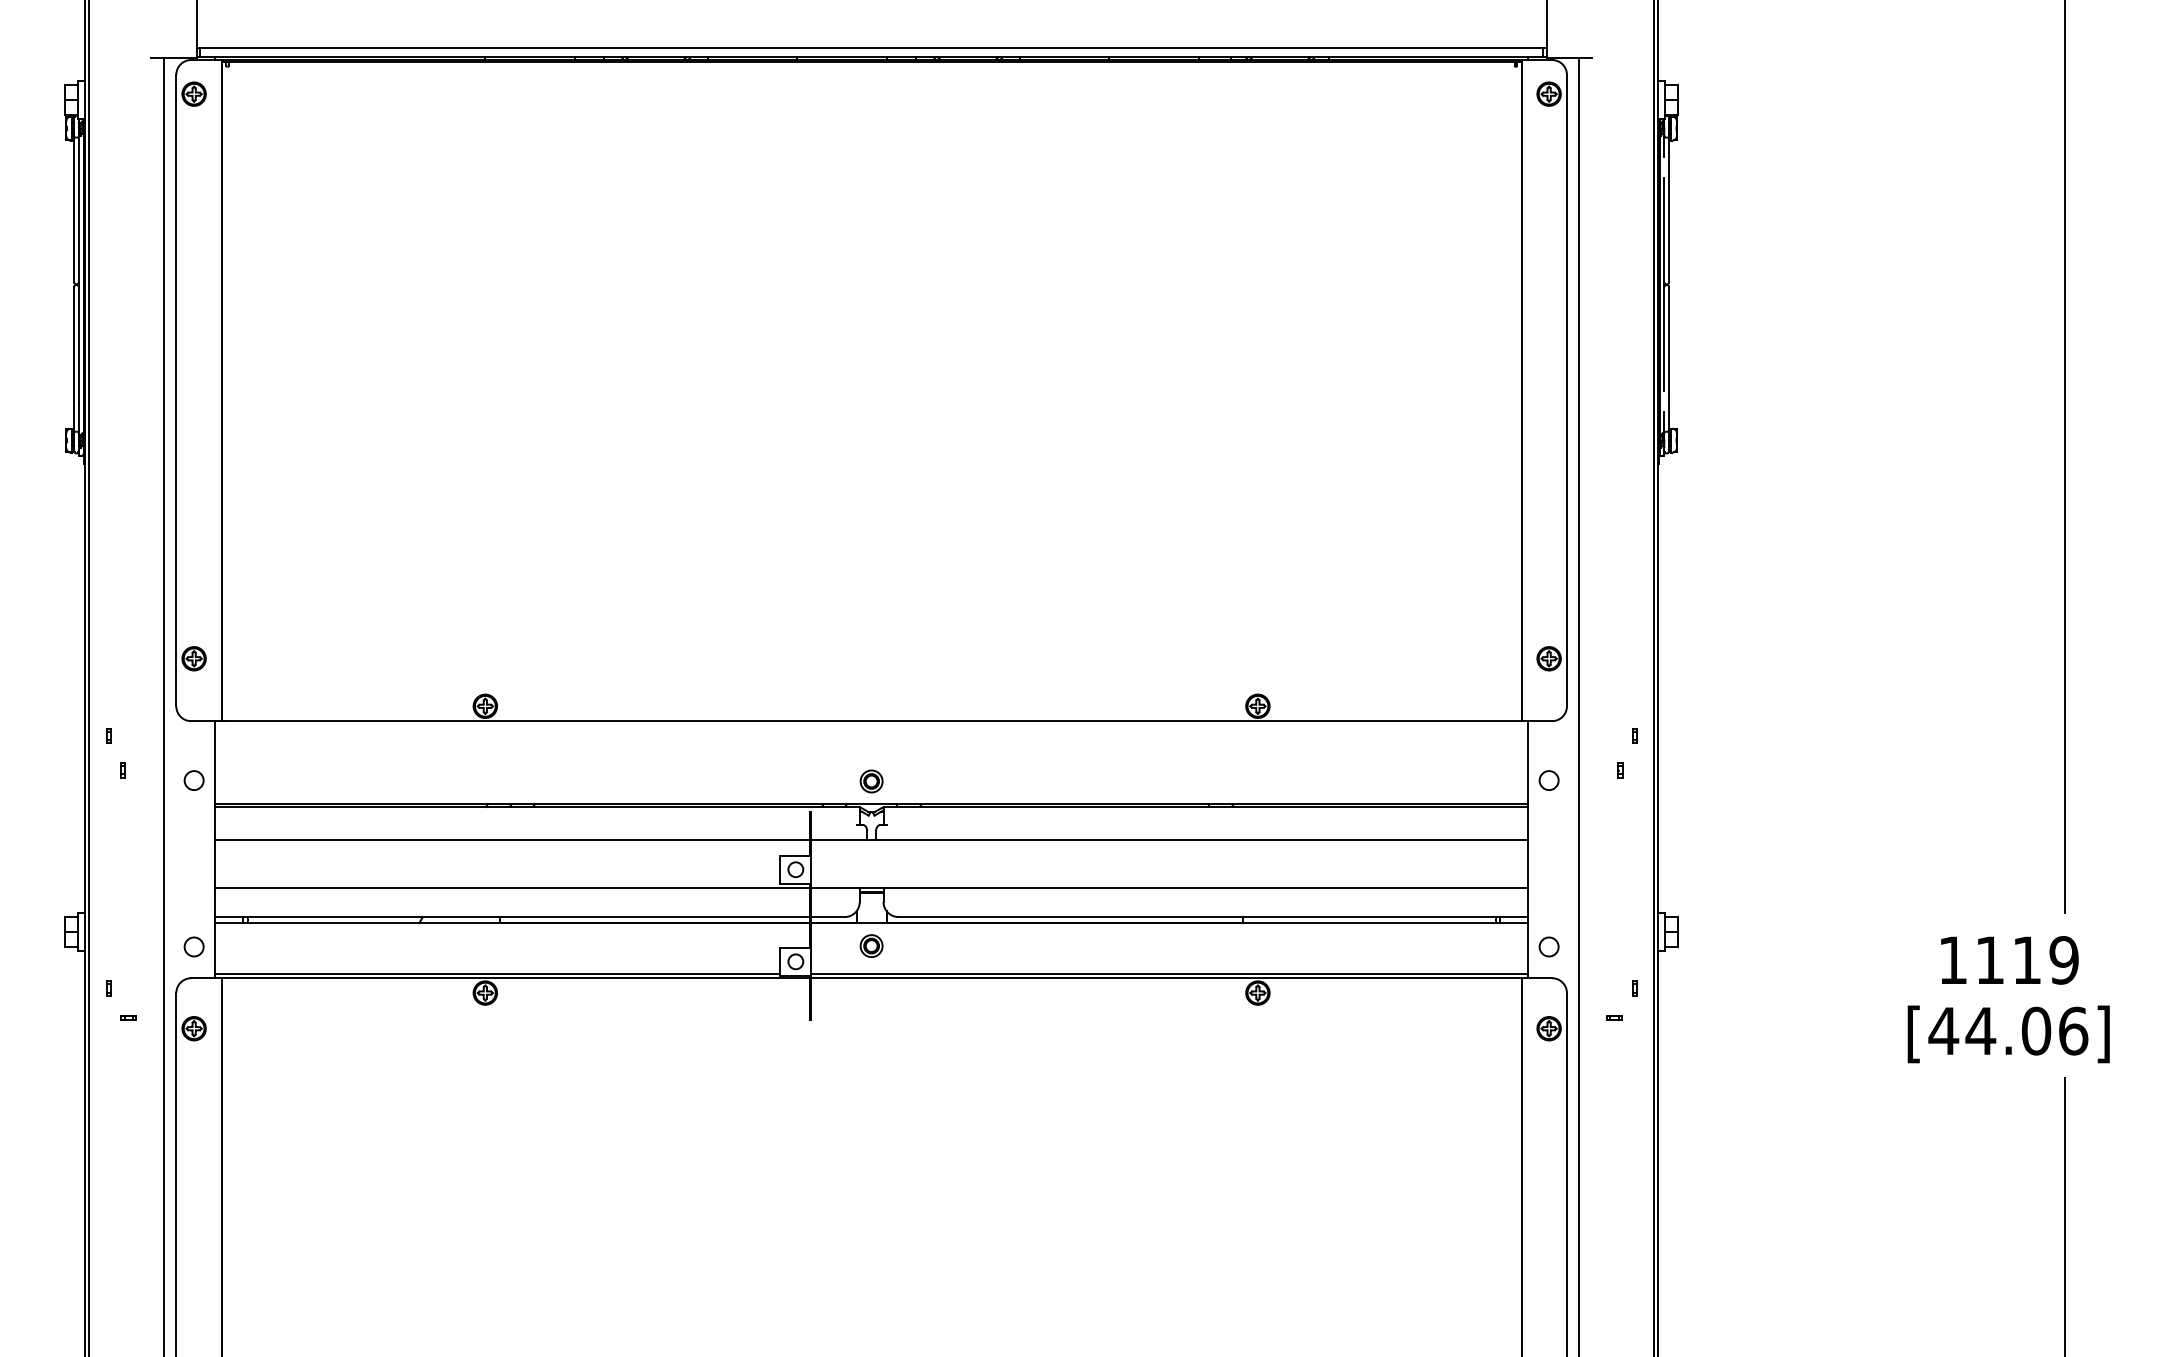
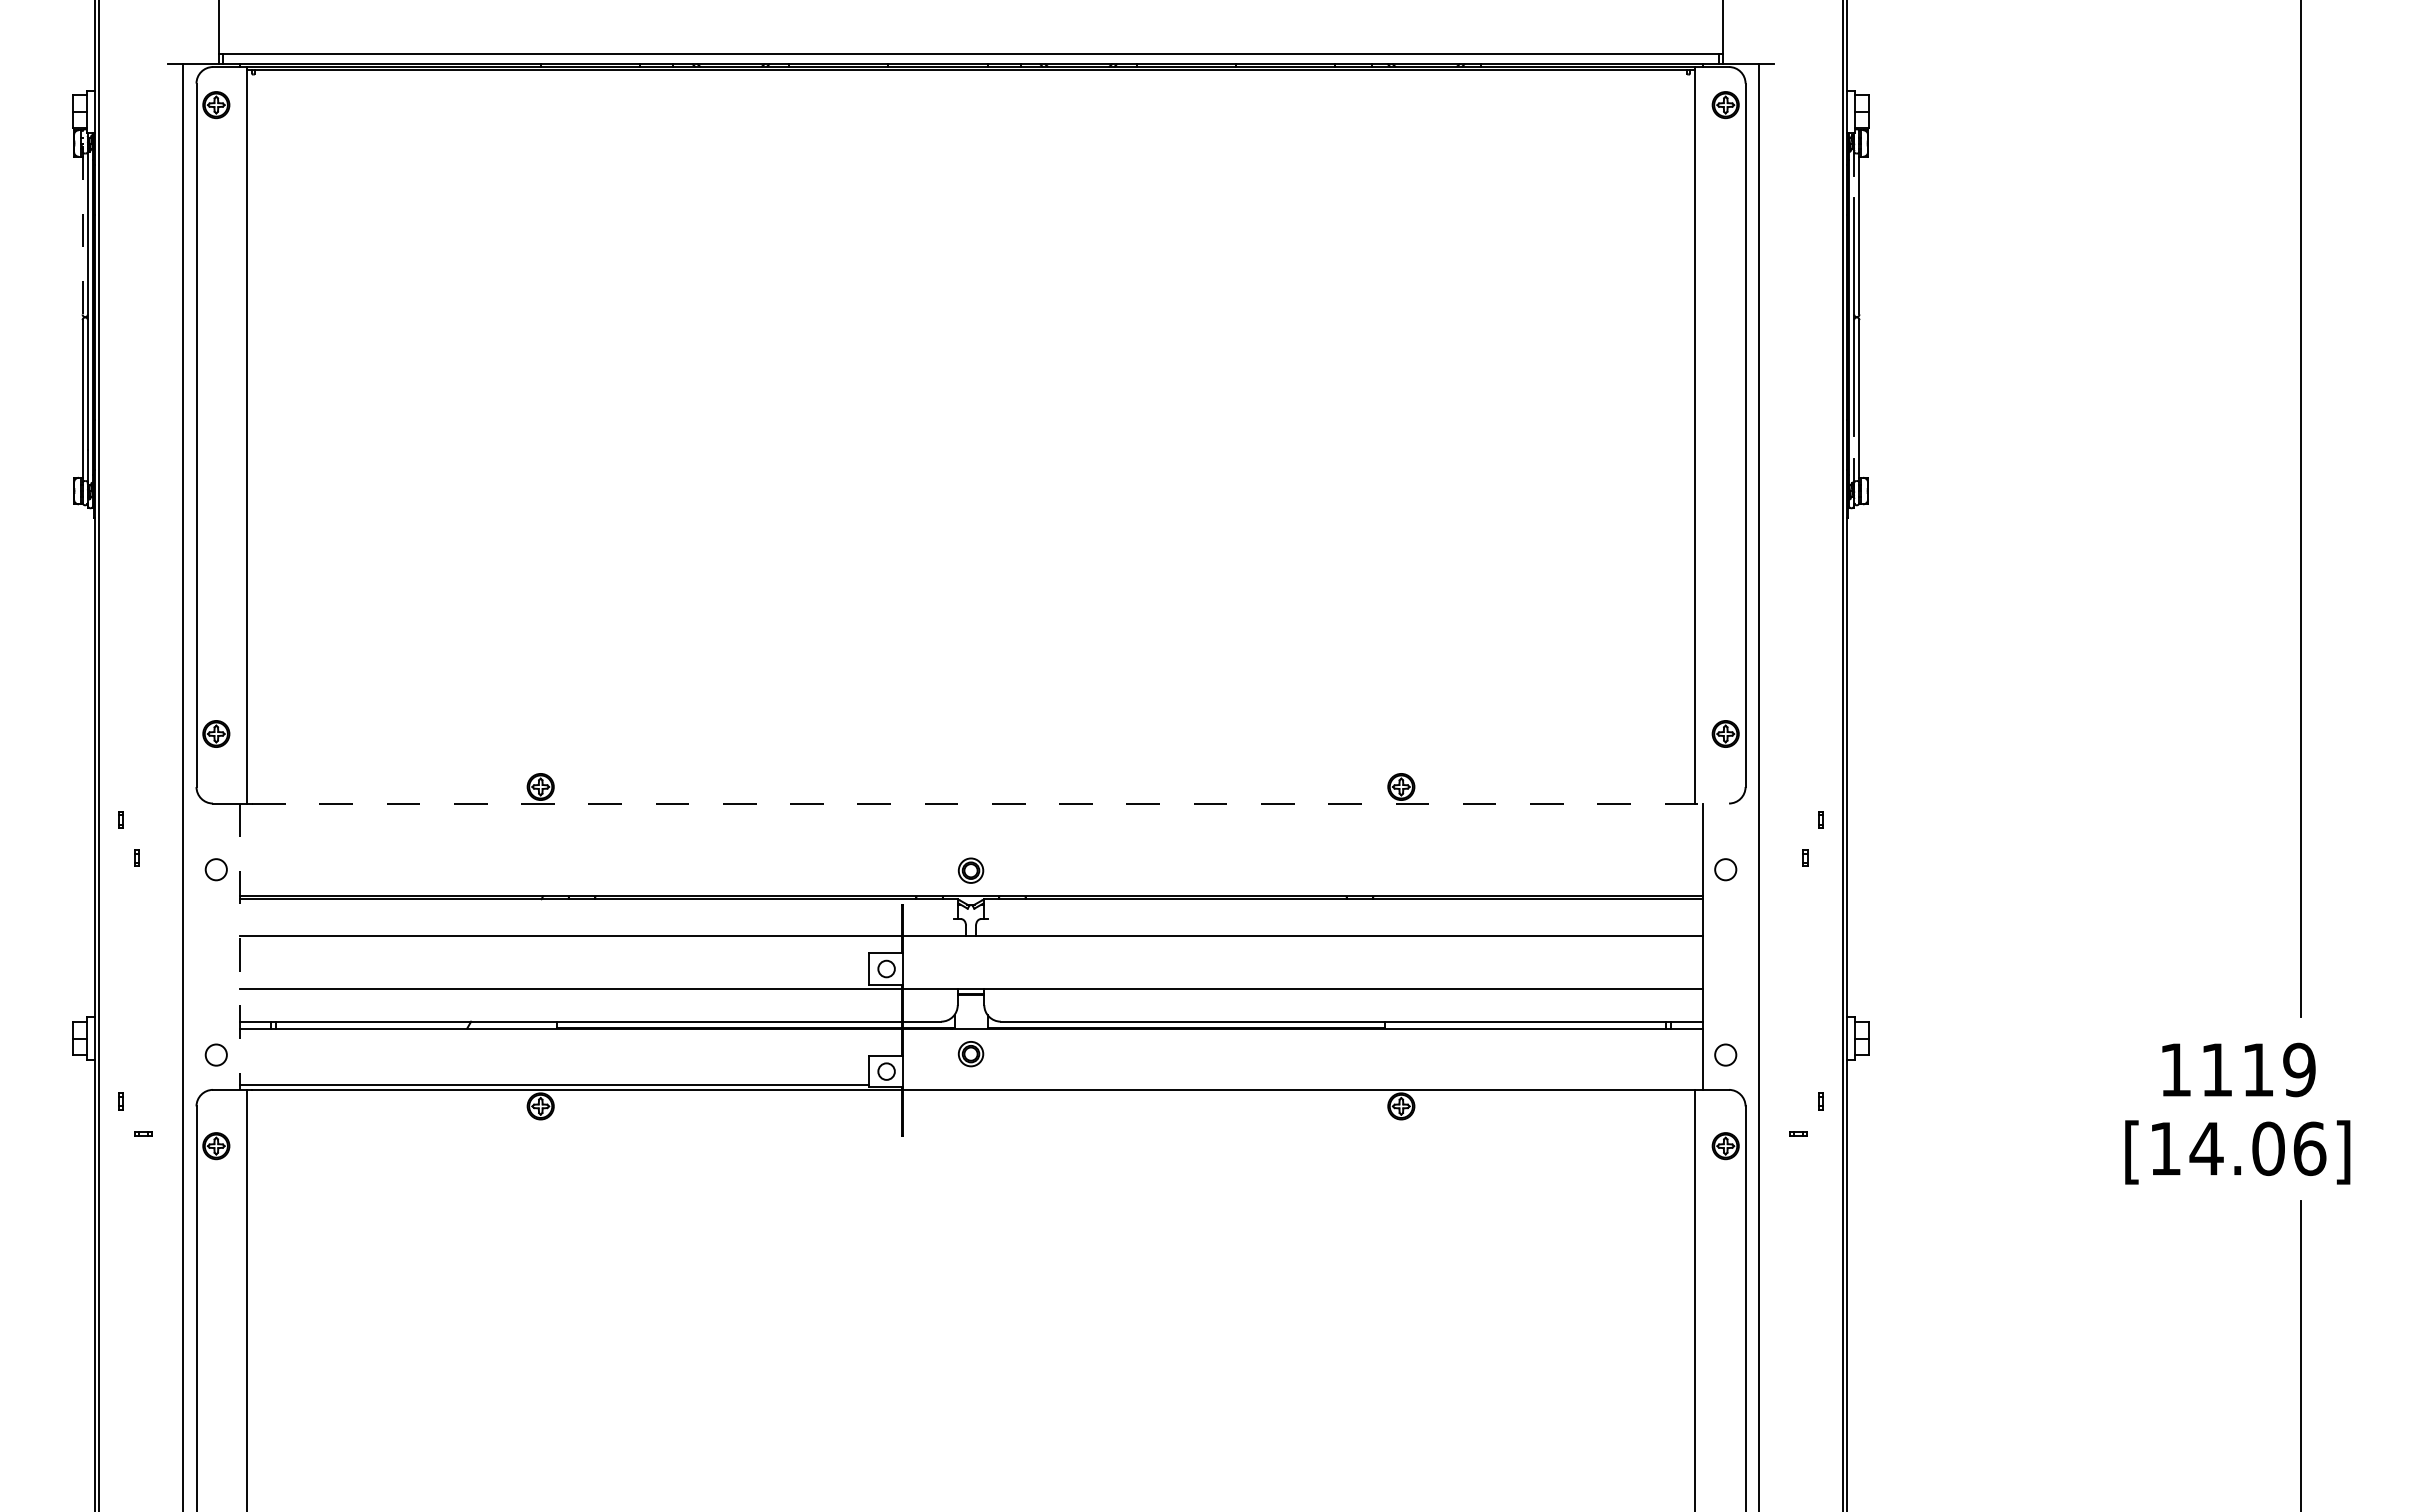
line: (73, 199) -> (82, 222), solid -> dashed
line: (890, 721) -> (991, 803), solid -> dashed
line: (214, 850) -> (239, 947), solid -> dashed
line: (1169, 973) -> (1302, 1084), removed
text: (1943, 1030) -> (2165, 1148), [44.06] -> [14.06]

